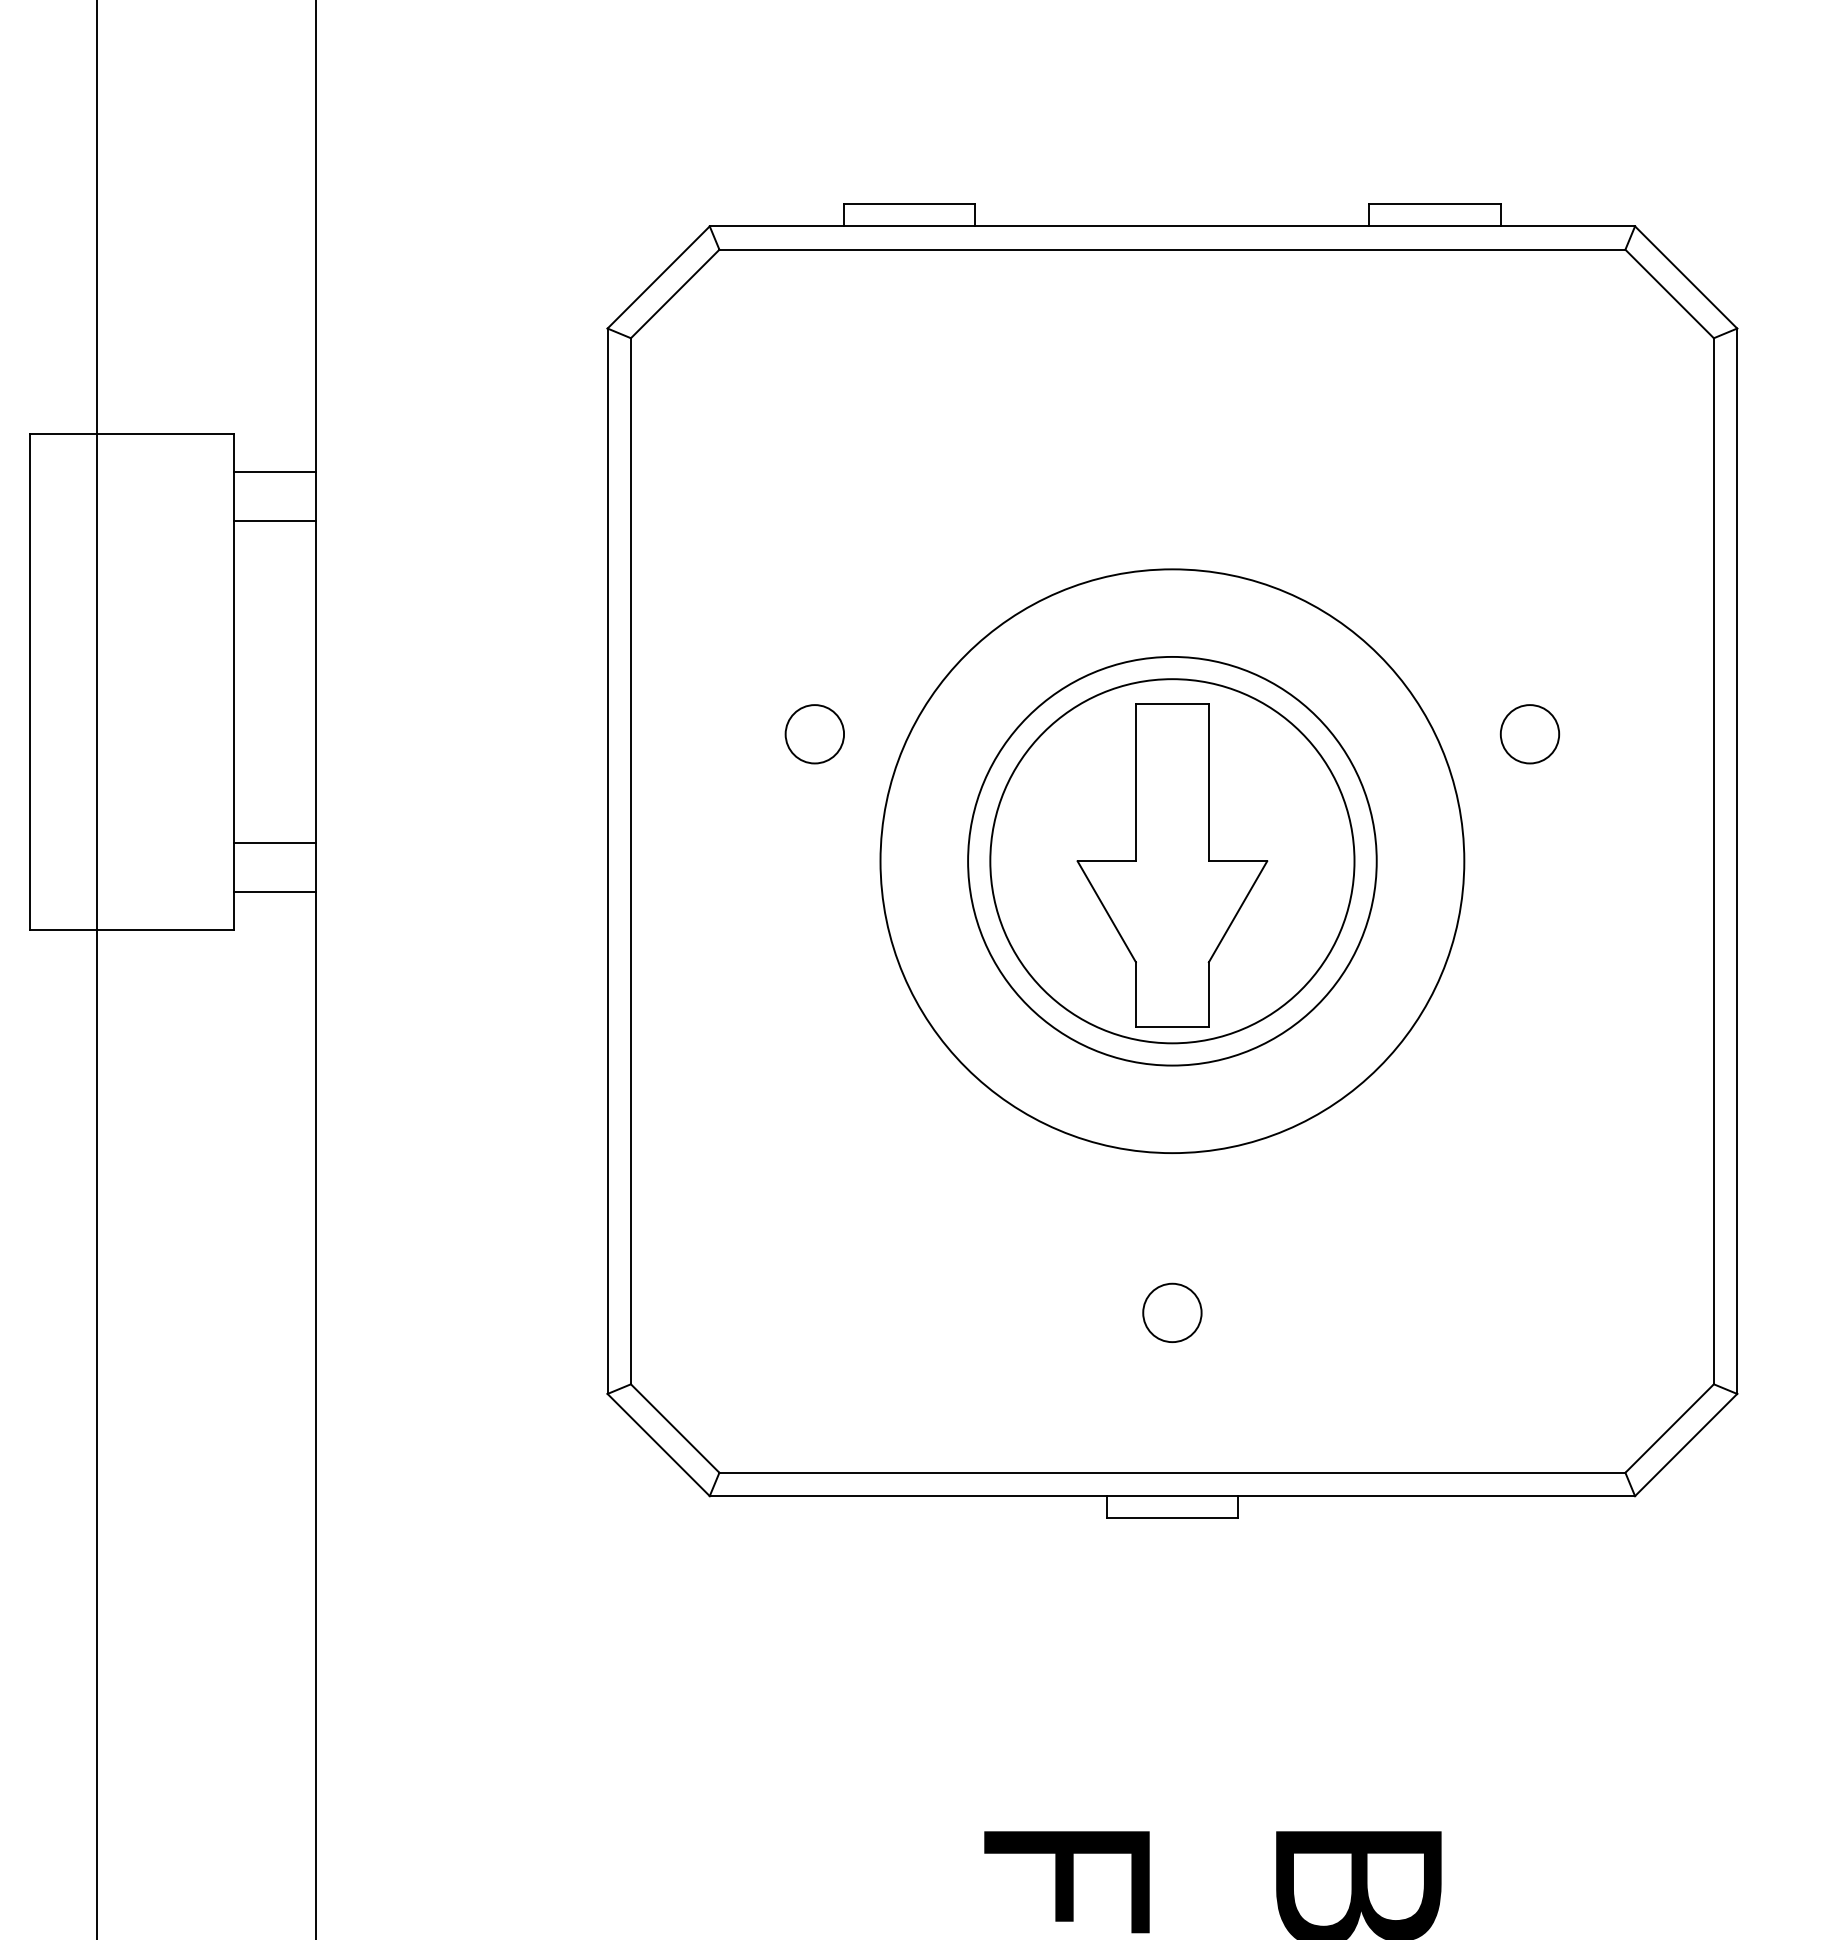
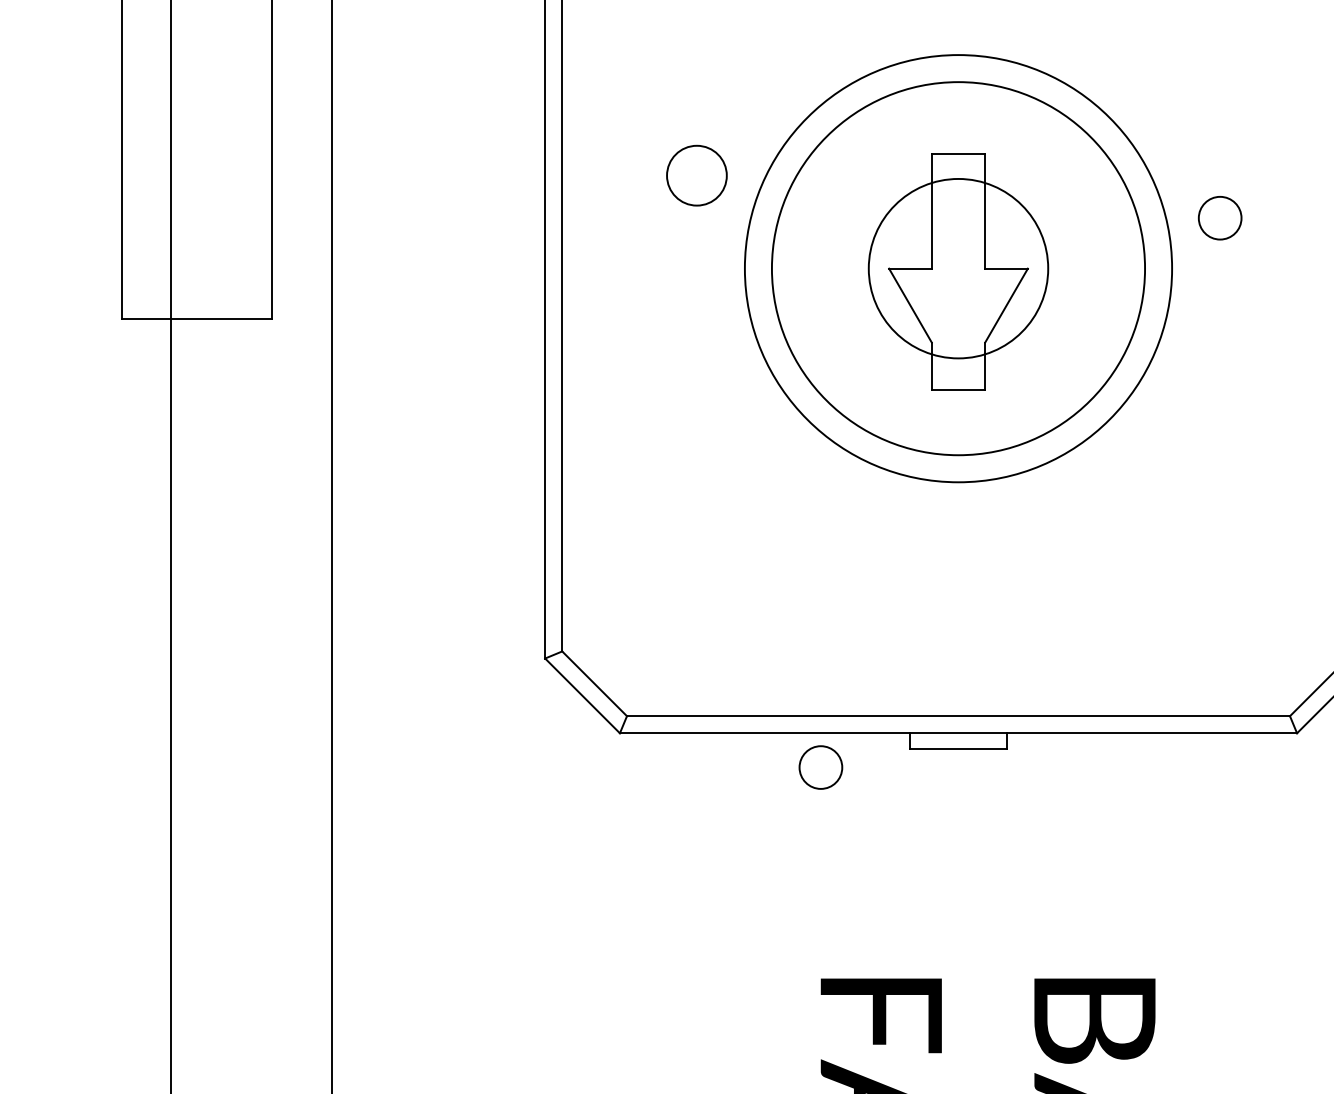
line: (274, 521) -> (301, 20), removed
circle: (814, 734) -> (696, 175), size x1.4
circle: (1529, 734) -> (1219, 218), moved
line: (274, 842) -> (301, 254), removed
circle: (1172, 860) -> (958, 268), size x0.6
circle: (1172, 861) -> (958, 268), size x1.4
line: (274, 892) -> (301, 291), removed
circle: (1172, 1312) -> (820, 767), moved

